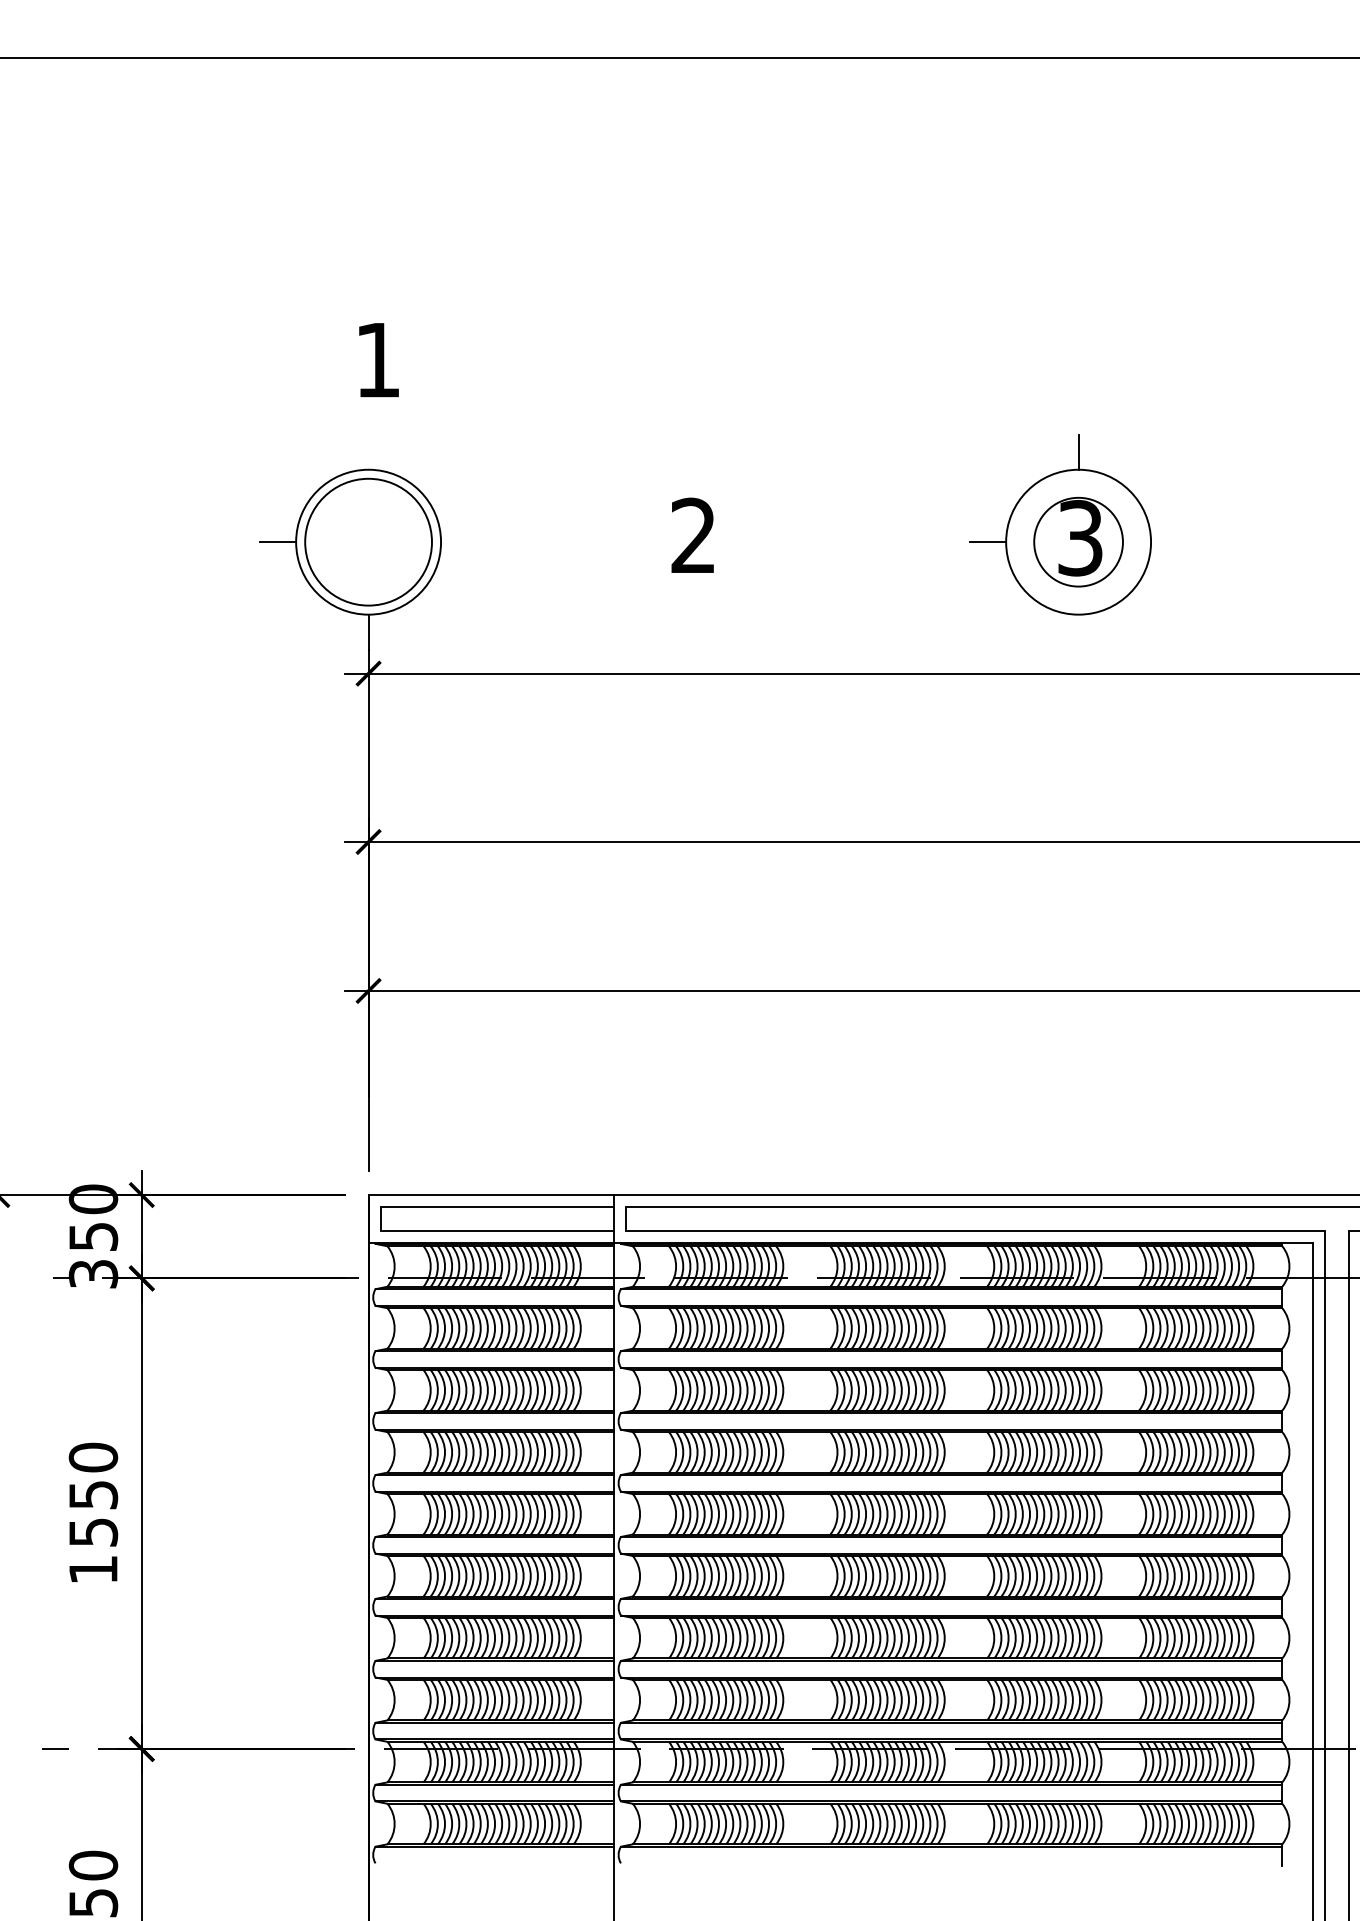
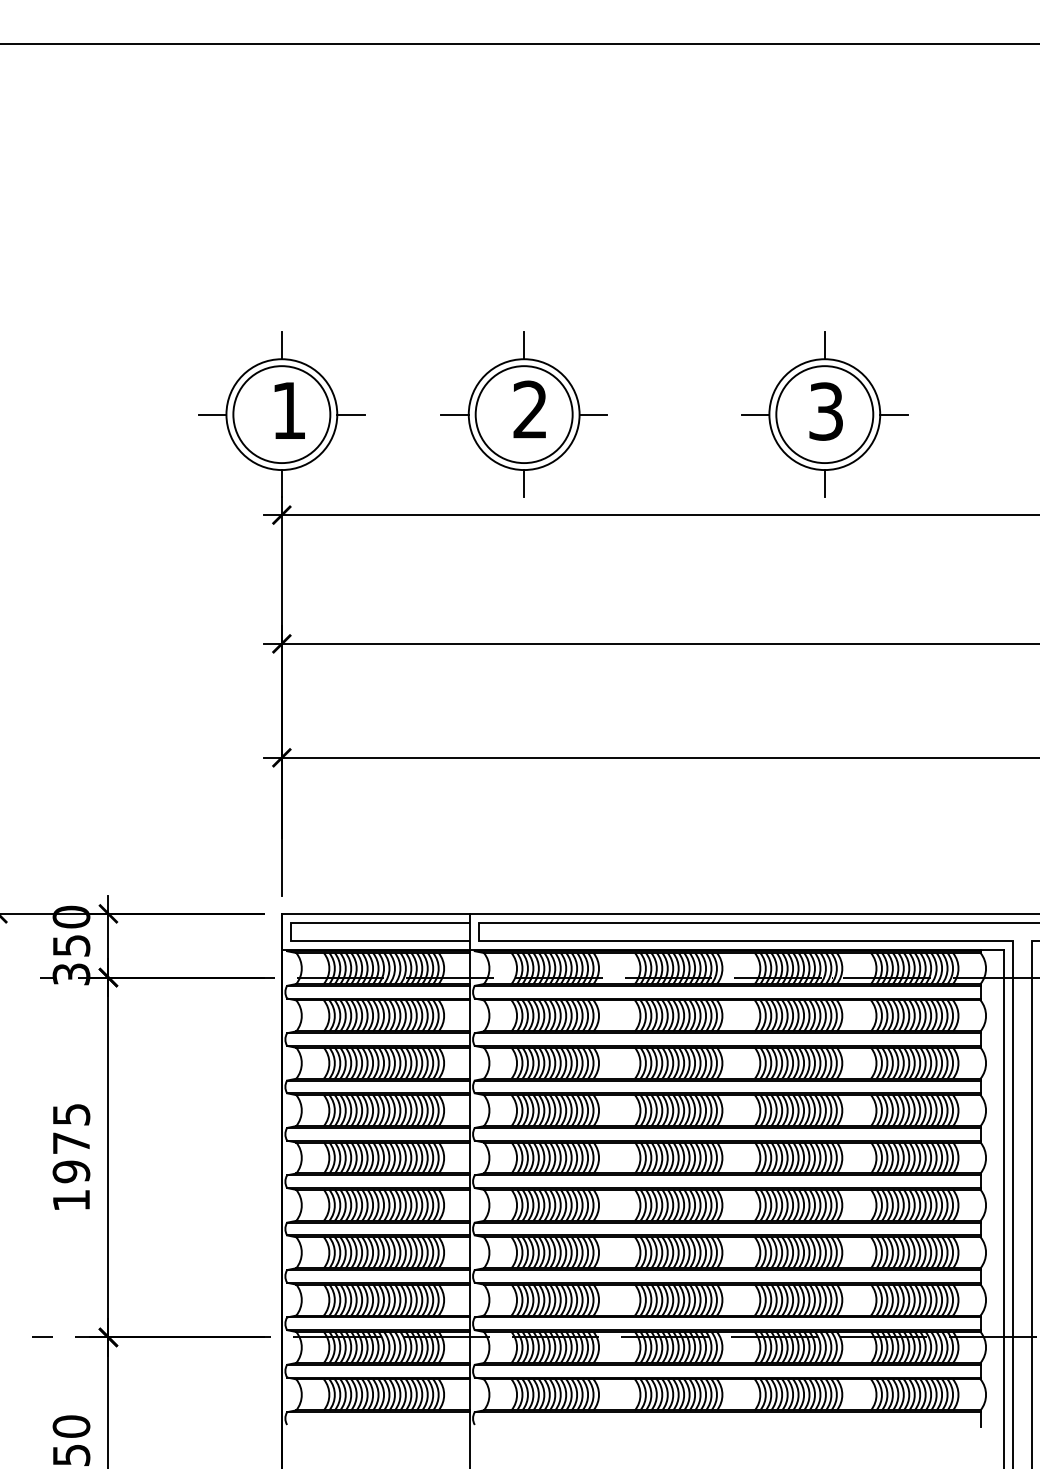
text: (378, 360) -> (289, 411), moved
line: (368, 451) -> (281, 345), added
circle: (1078, 541) -> (824, 414), size x1.43
line: (459, 542) -> (351, 414), added
part: (685, 542) -> (524, 414), added
line: (1169, 542) -> (894, 414), added
line: (1078, 631) -> (824, 482), added
text: (93, 1494) -> (71, 1142), 1550 -> 1975

